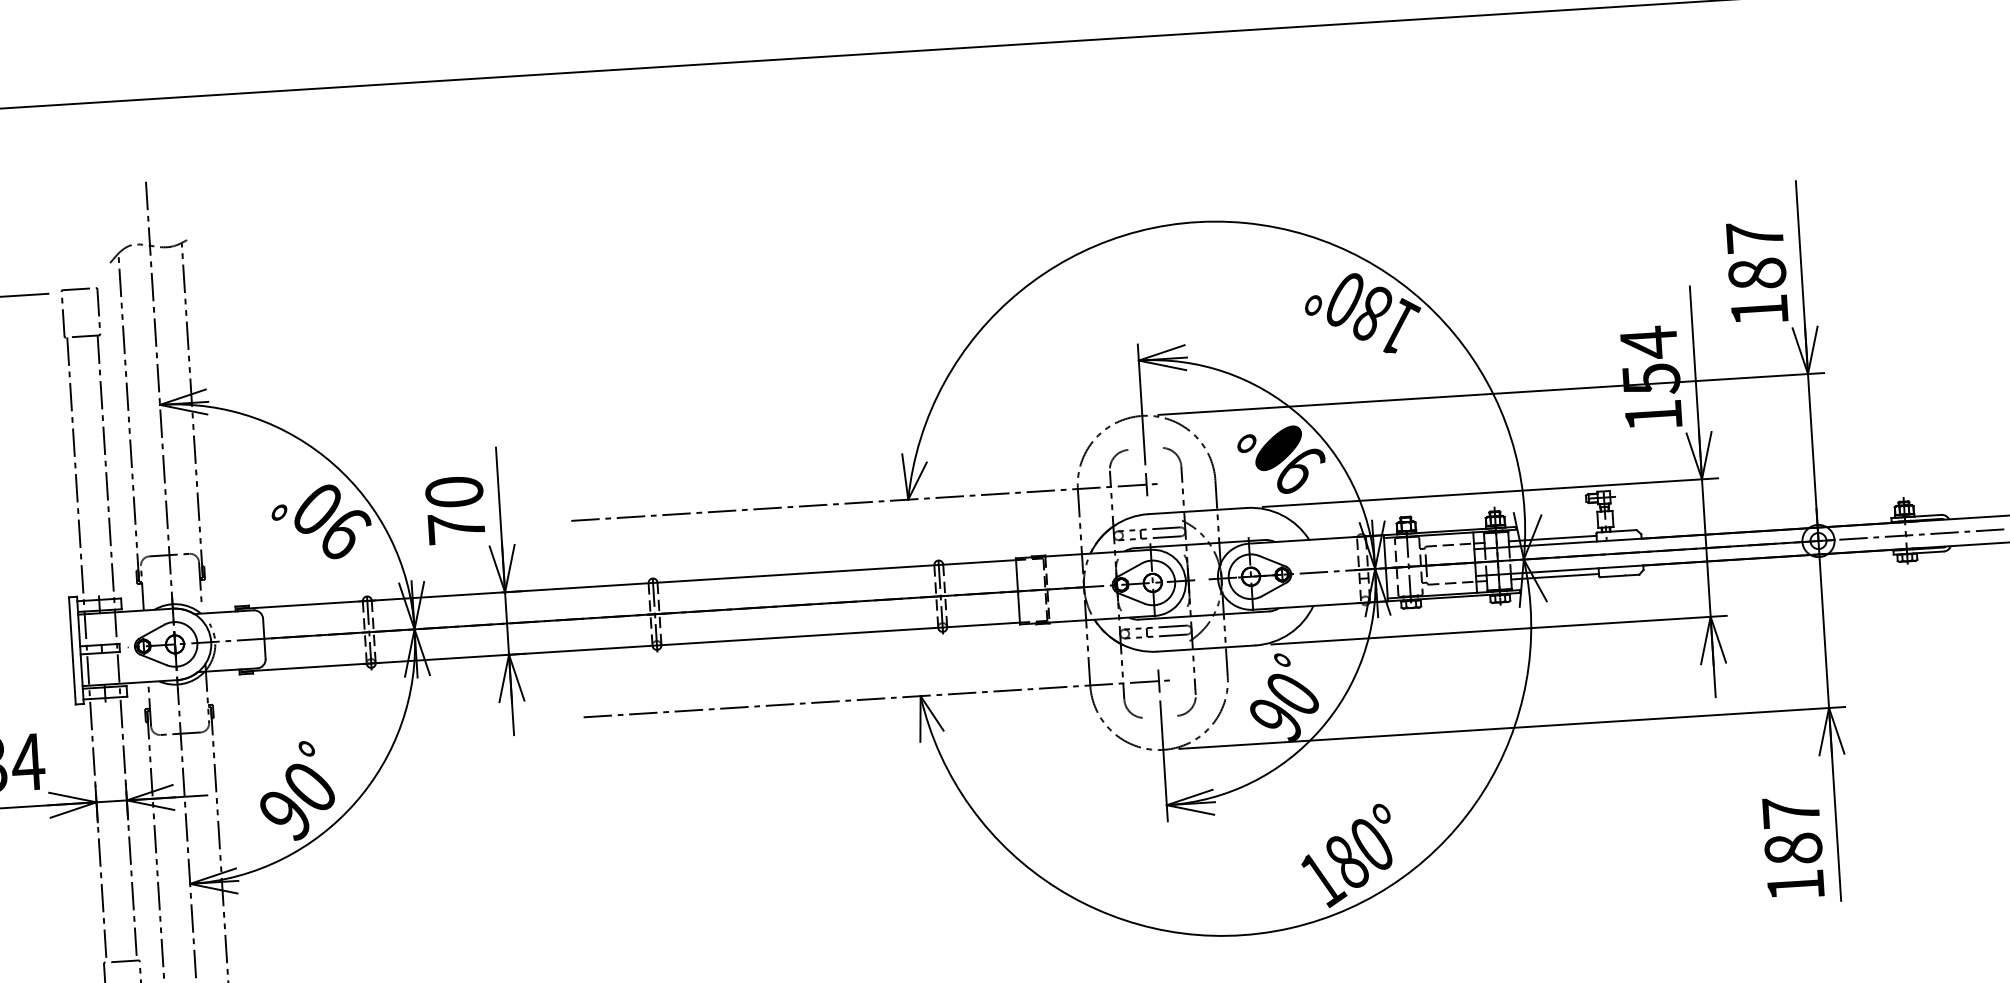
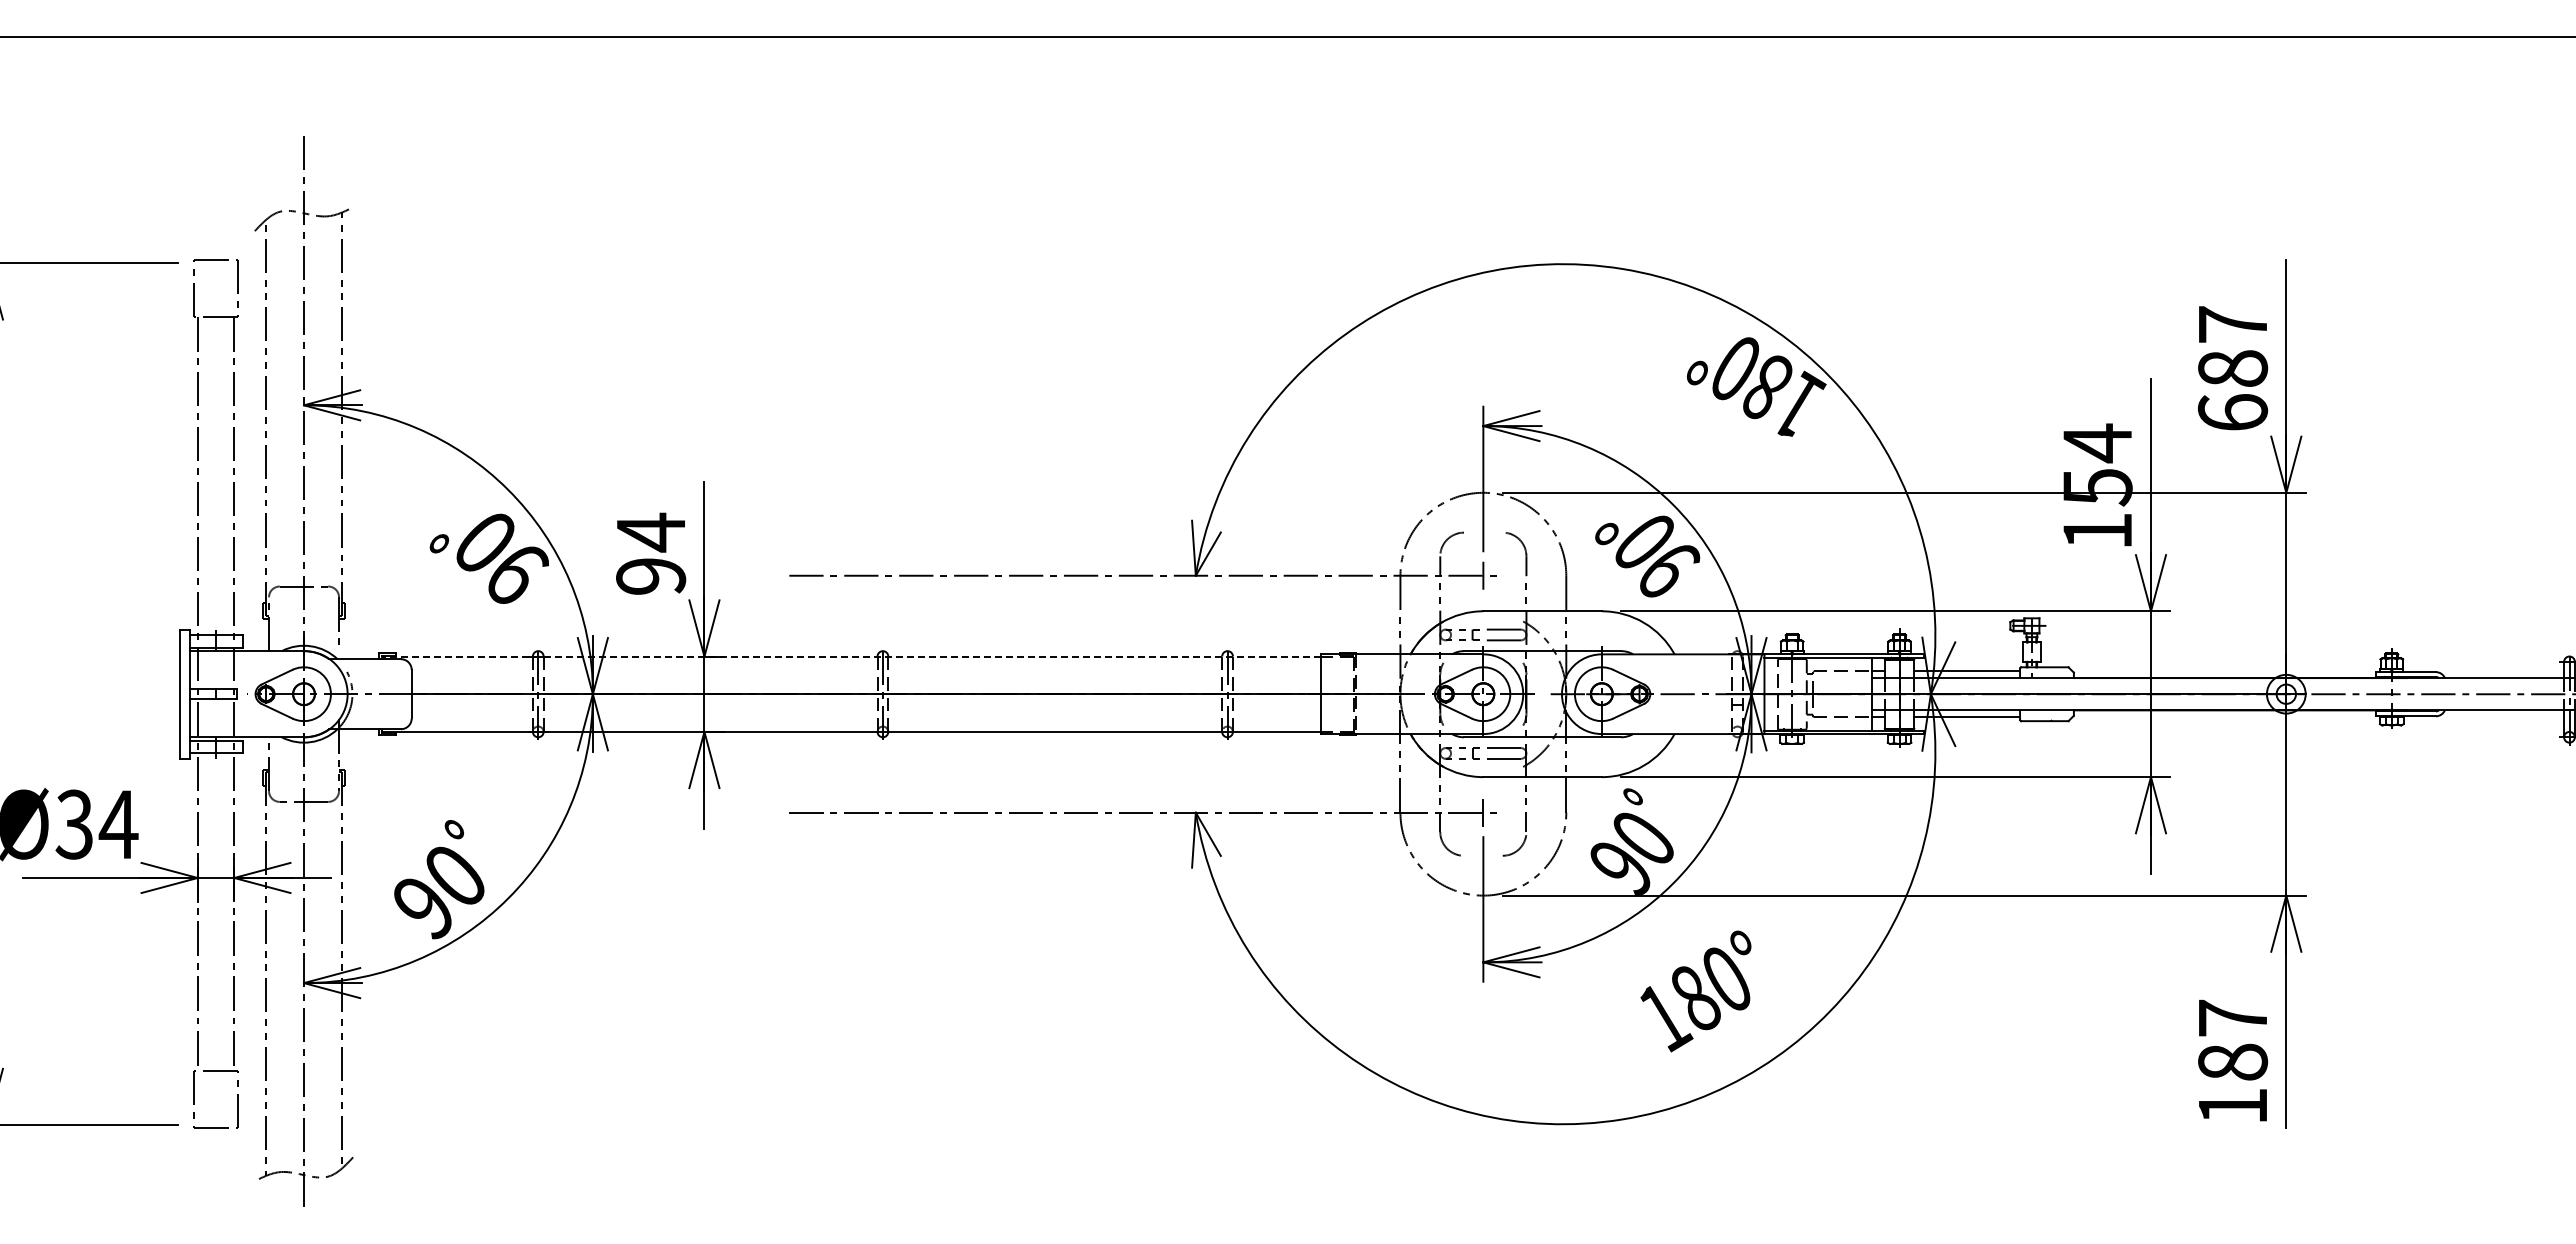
text: (1759, 310) -> (2232, 412), 187 -> 687
text: (455, 509) -> (651, 553), 70 -> 94
line: (626, 584) -> (850, 656), solid -> dashed
text: (1346, 856) -> (1695, 991), moved

